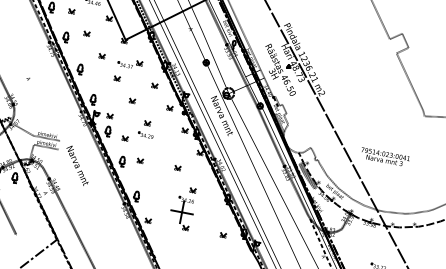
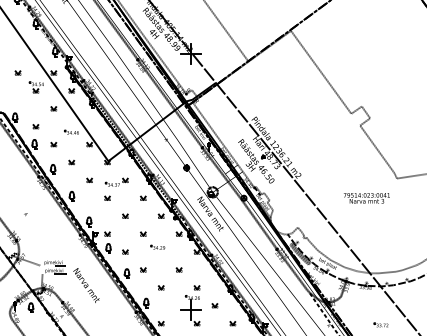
part: (145, 134) -> (157, 246), moved
text: (384, 157) -> (366, 198), moved
part: (154, 182) -> (160, 287), added
part: (207, 212) -> (214, 305), added

